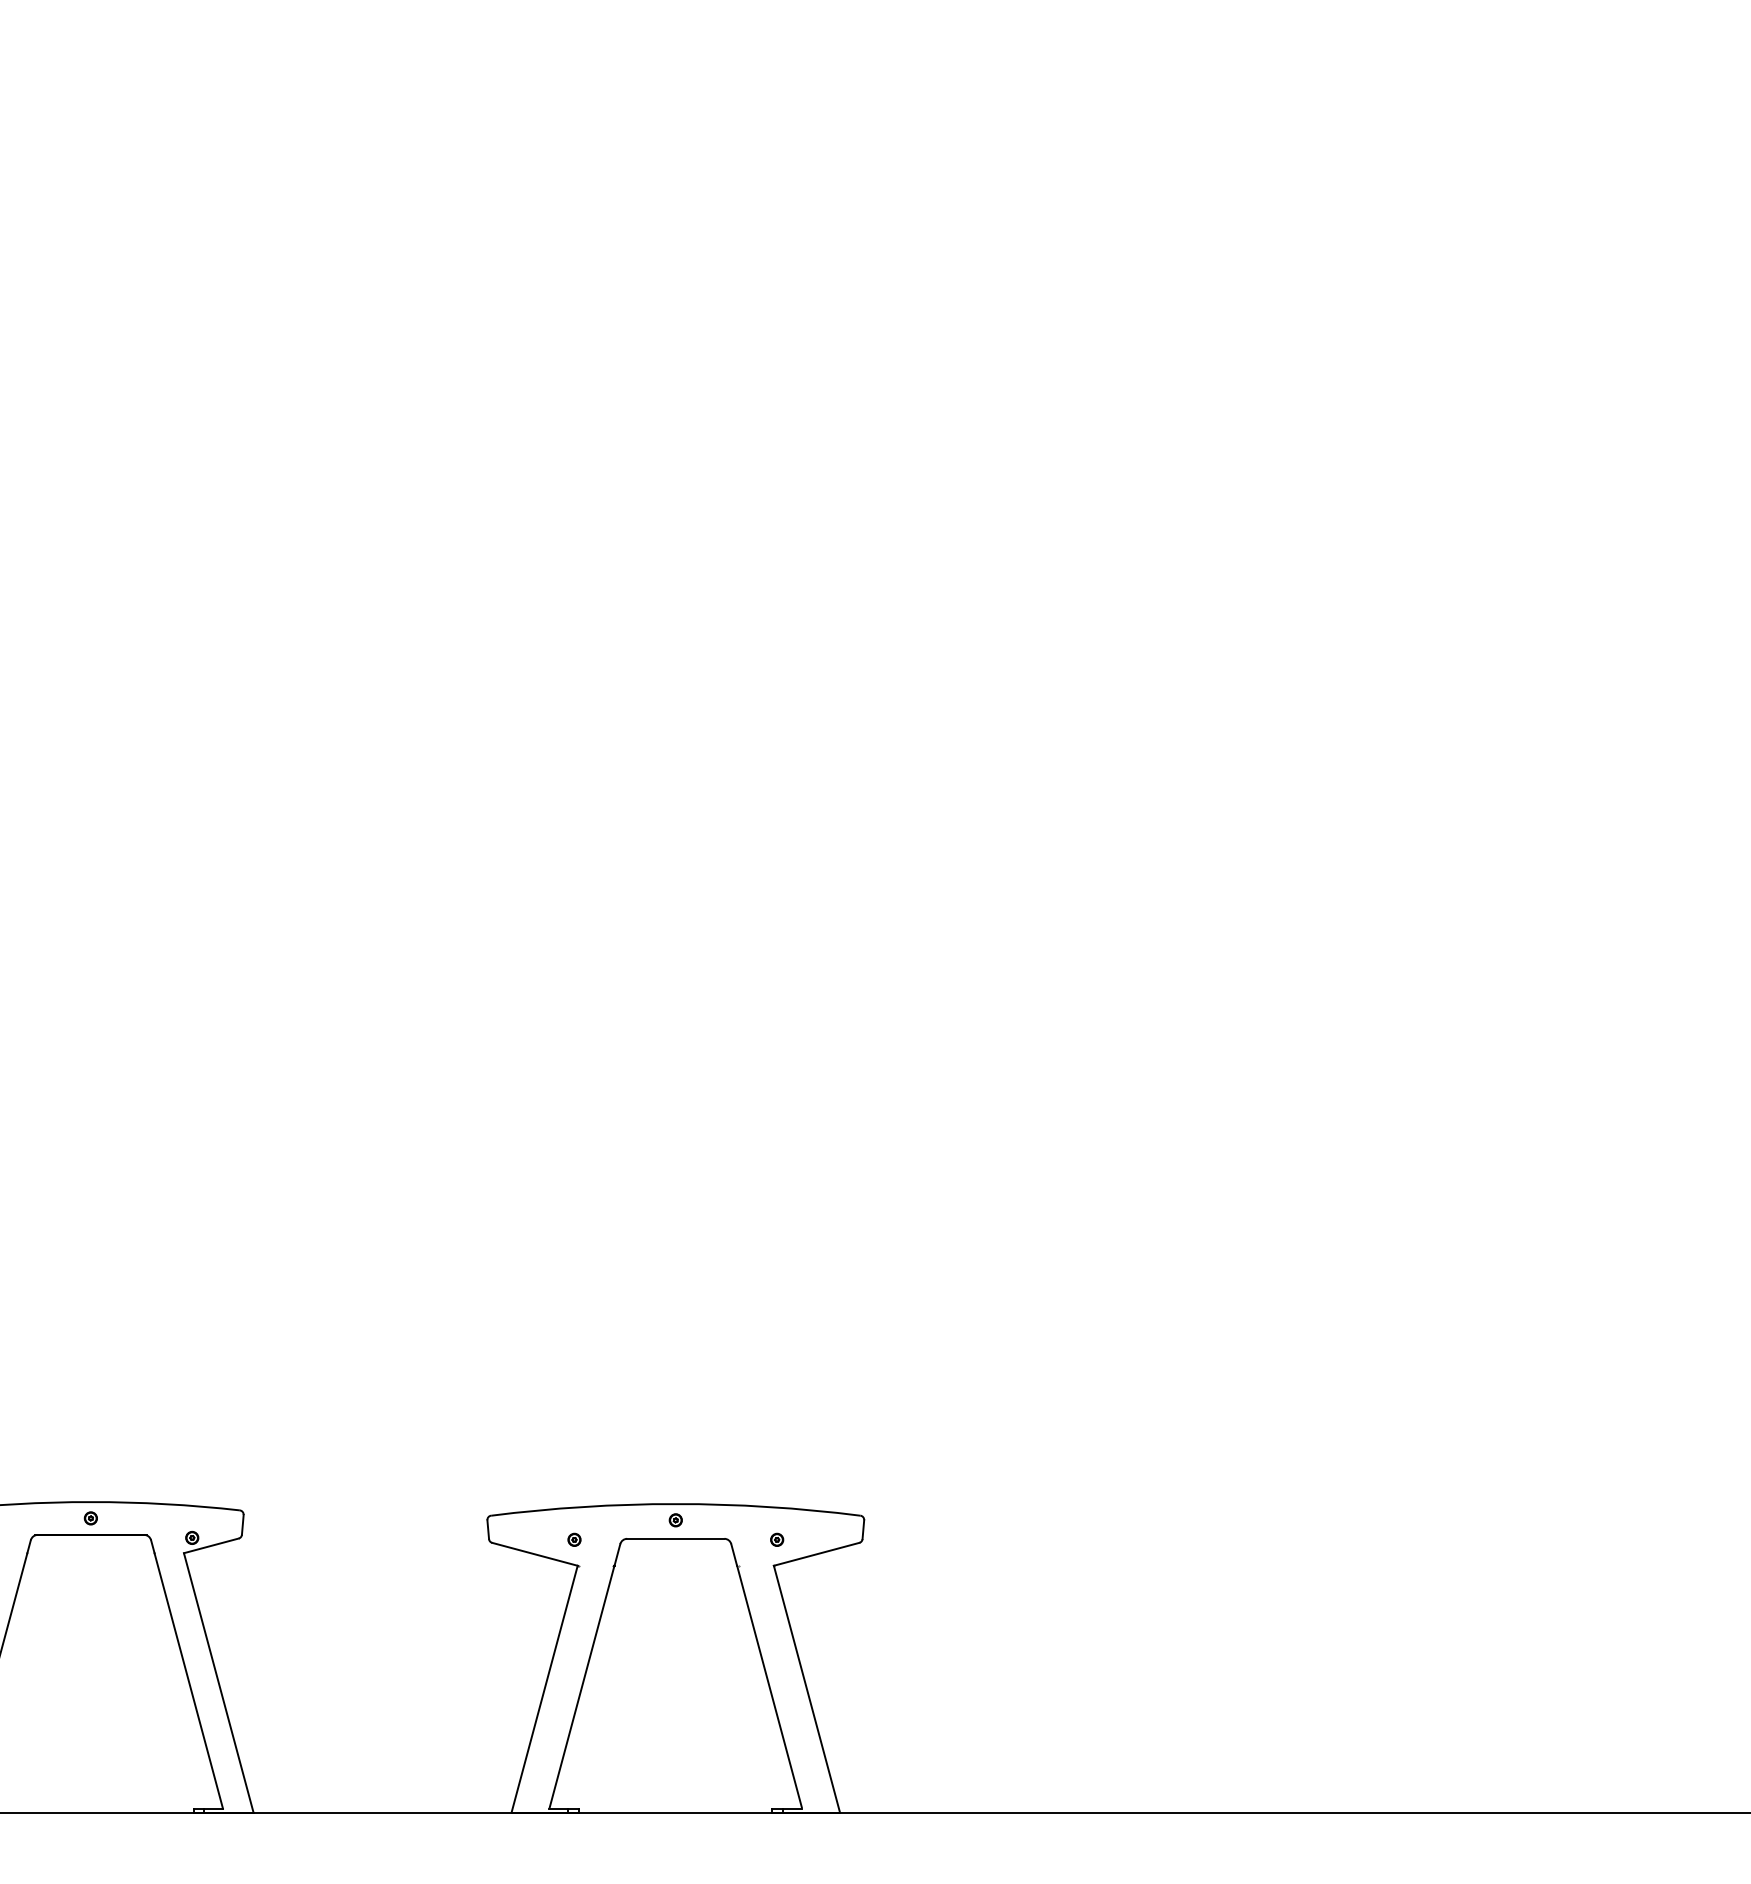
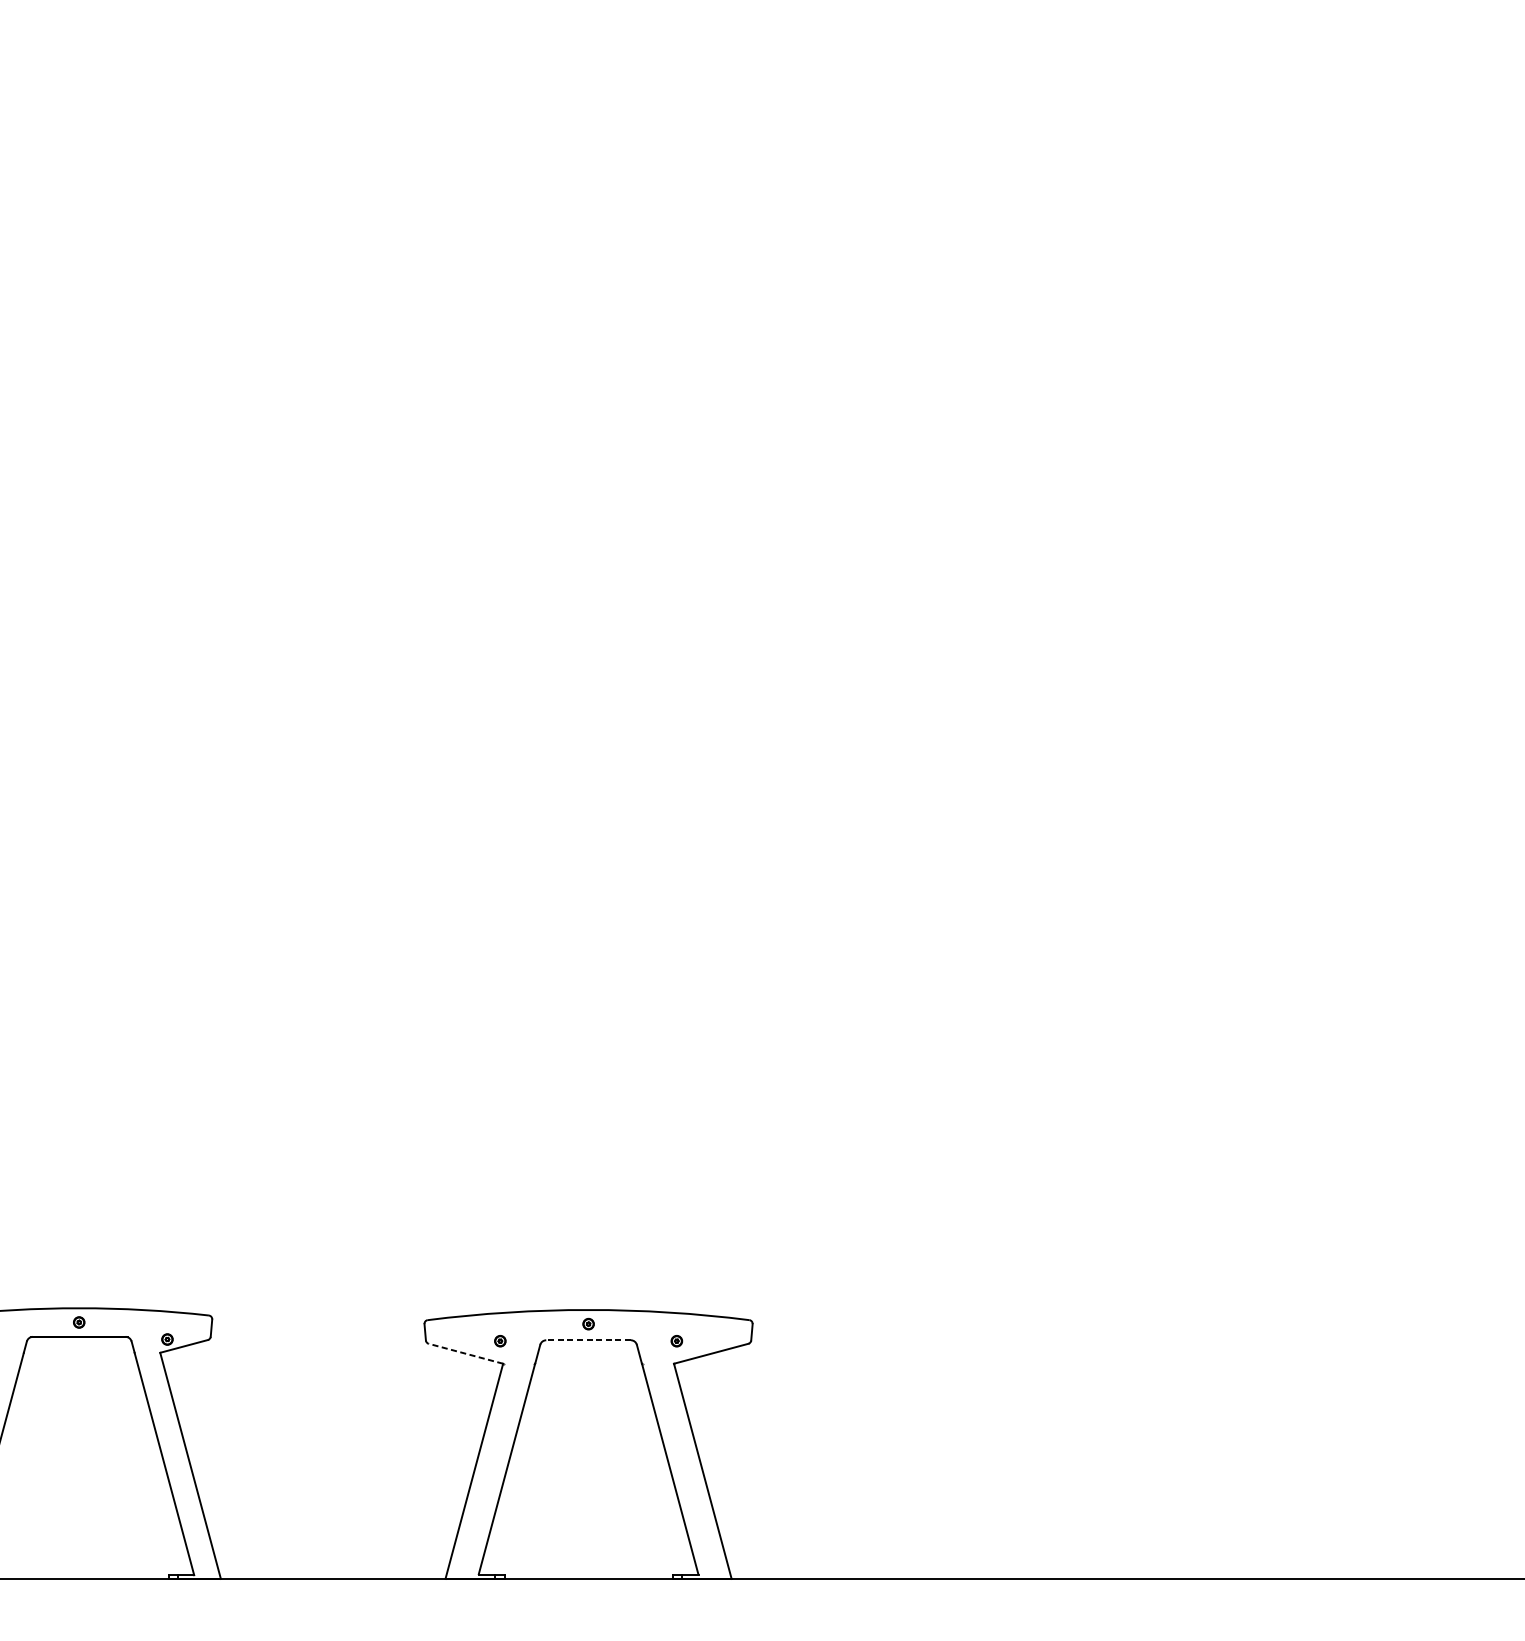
line: (675, 1538) -> (588, 1339), solid -> dashed
line: (534, 1554) -> (465, 1353), solid -> dashed

